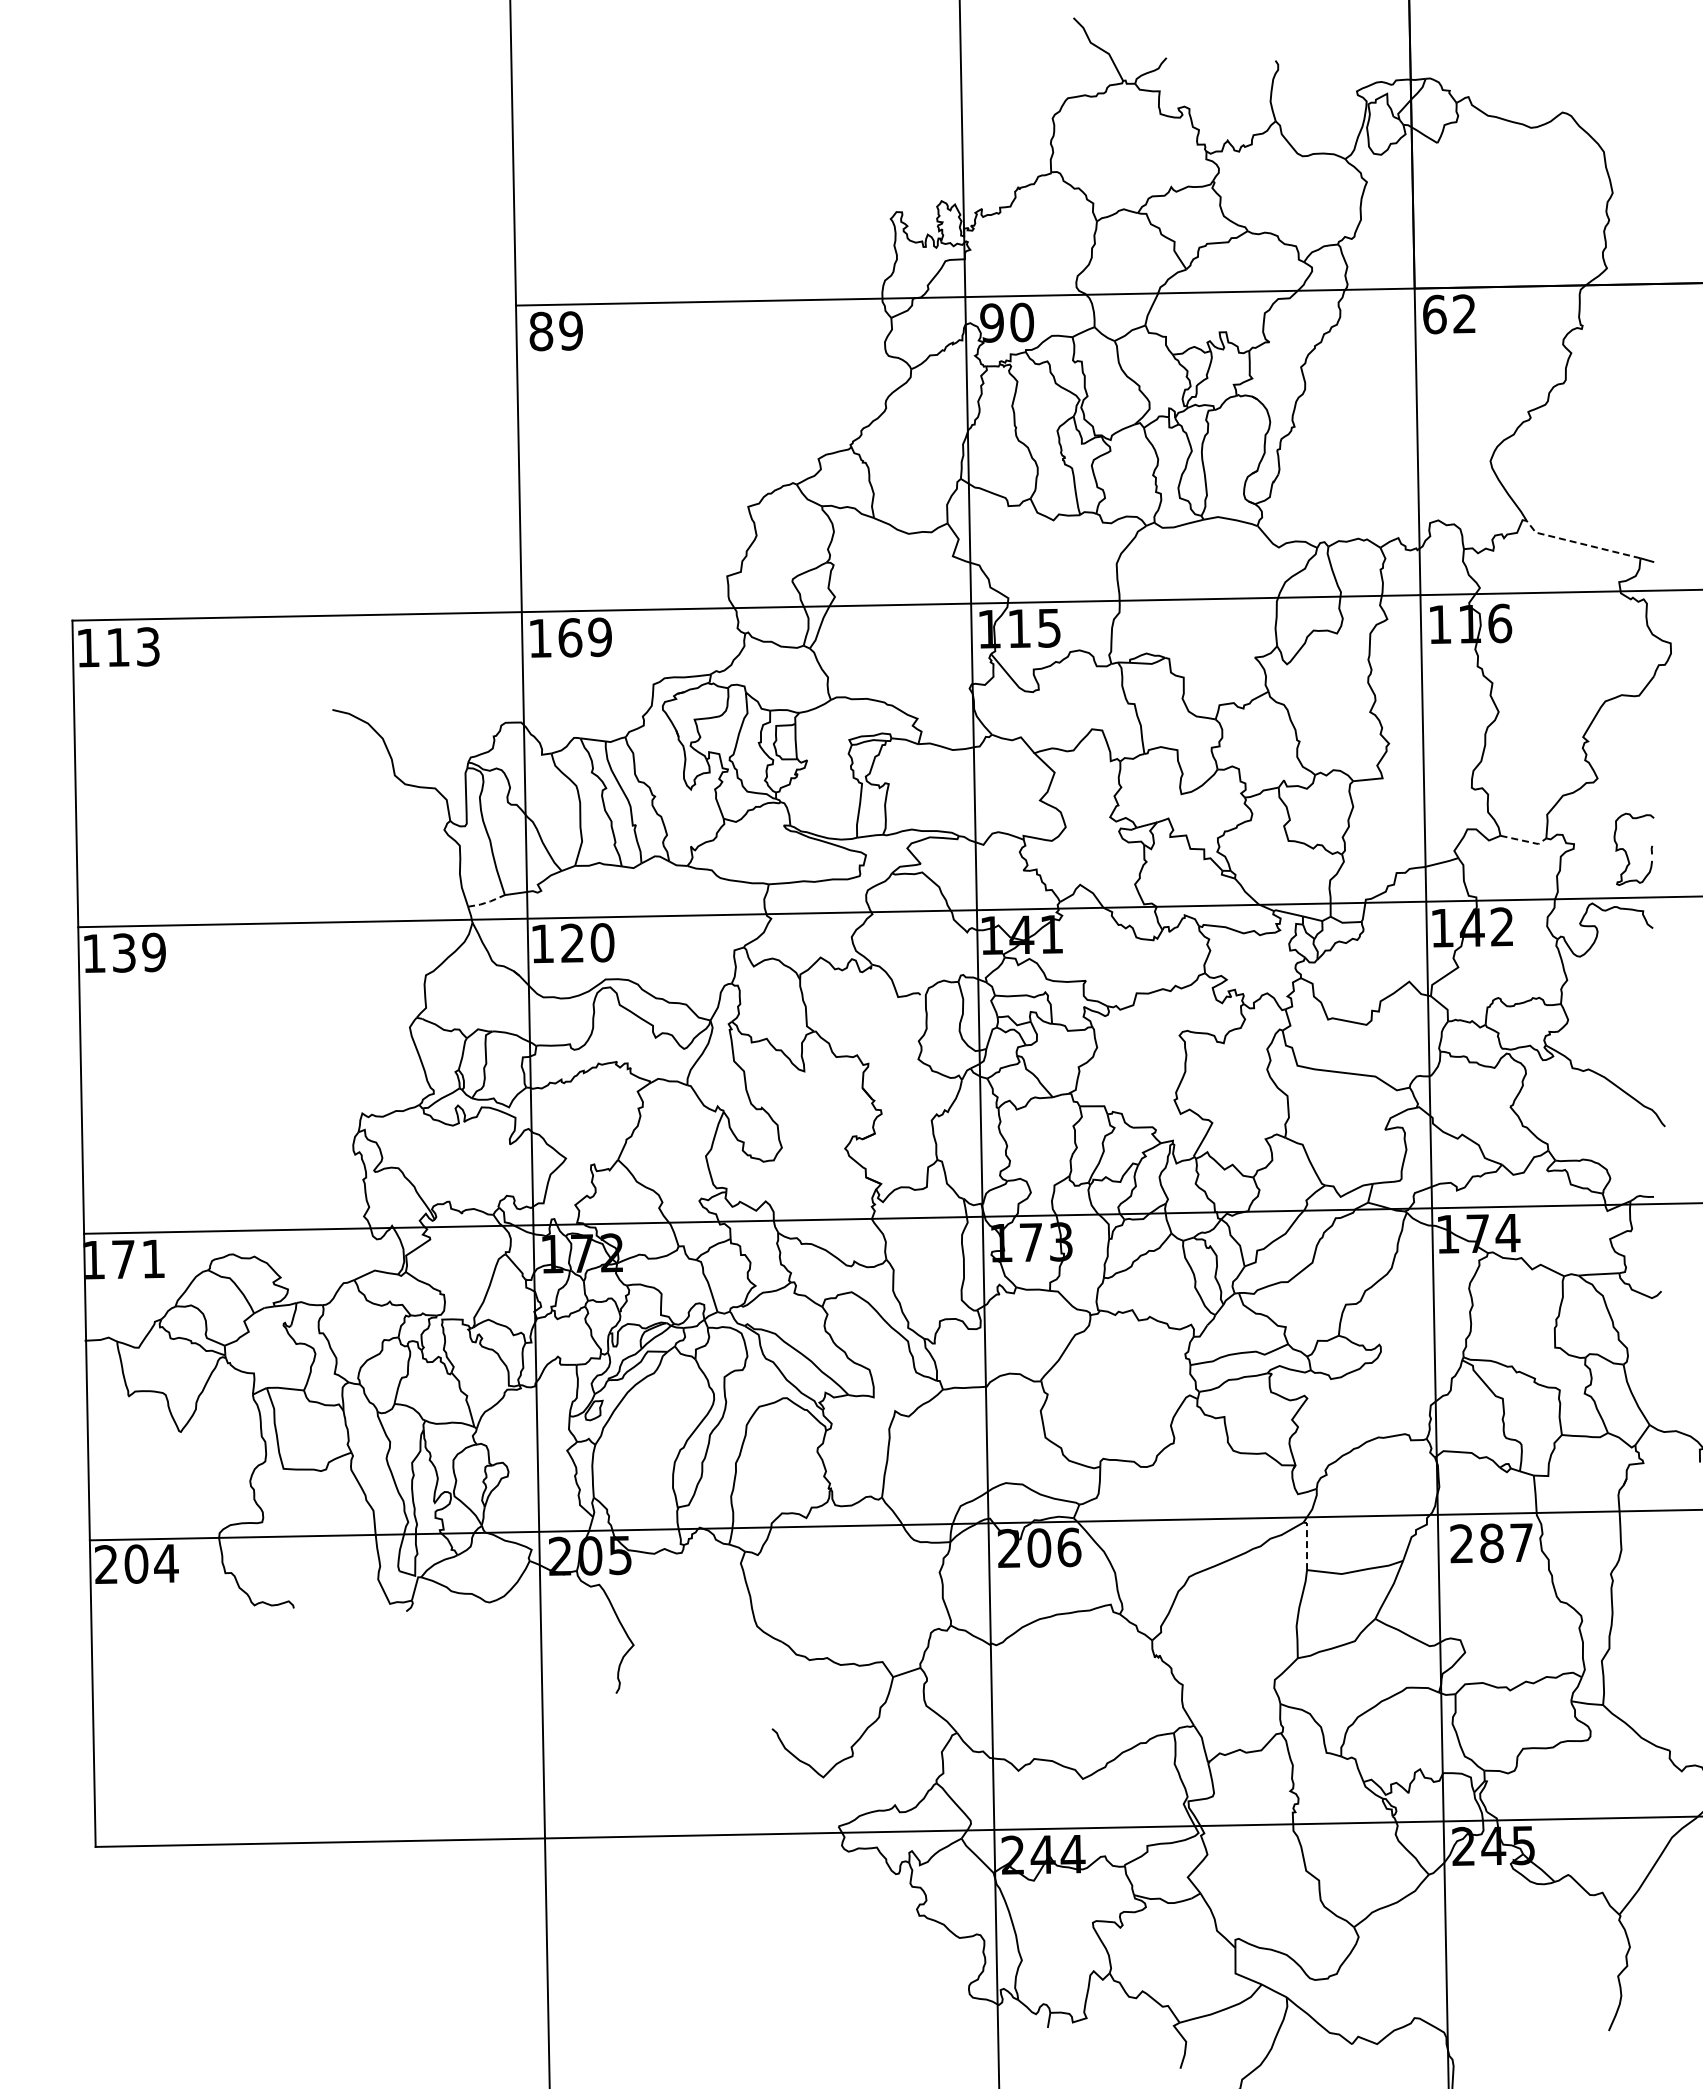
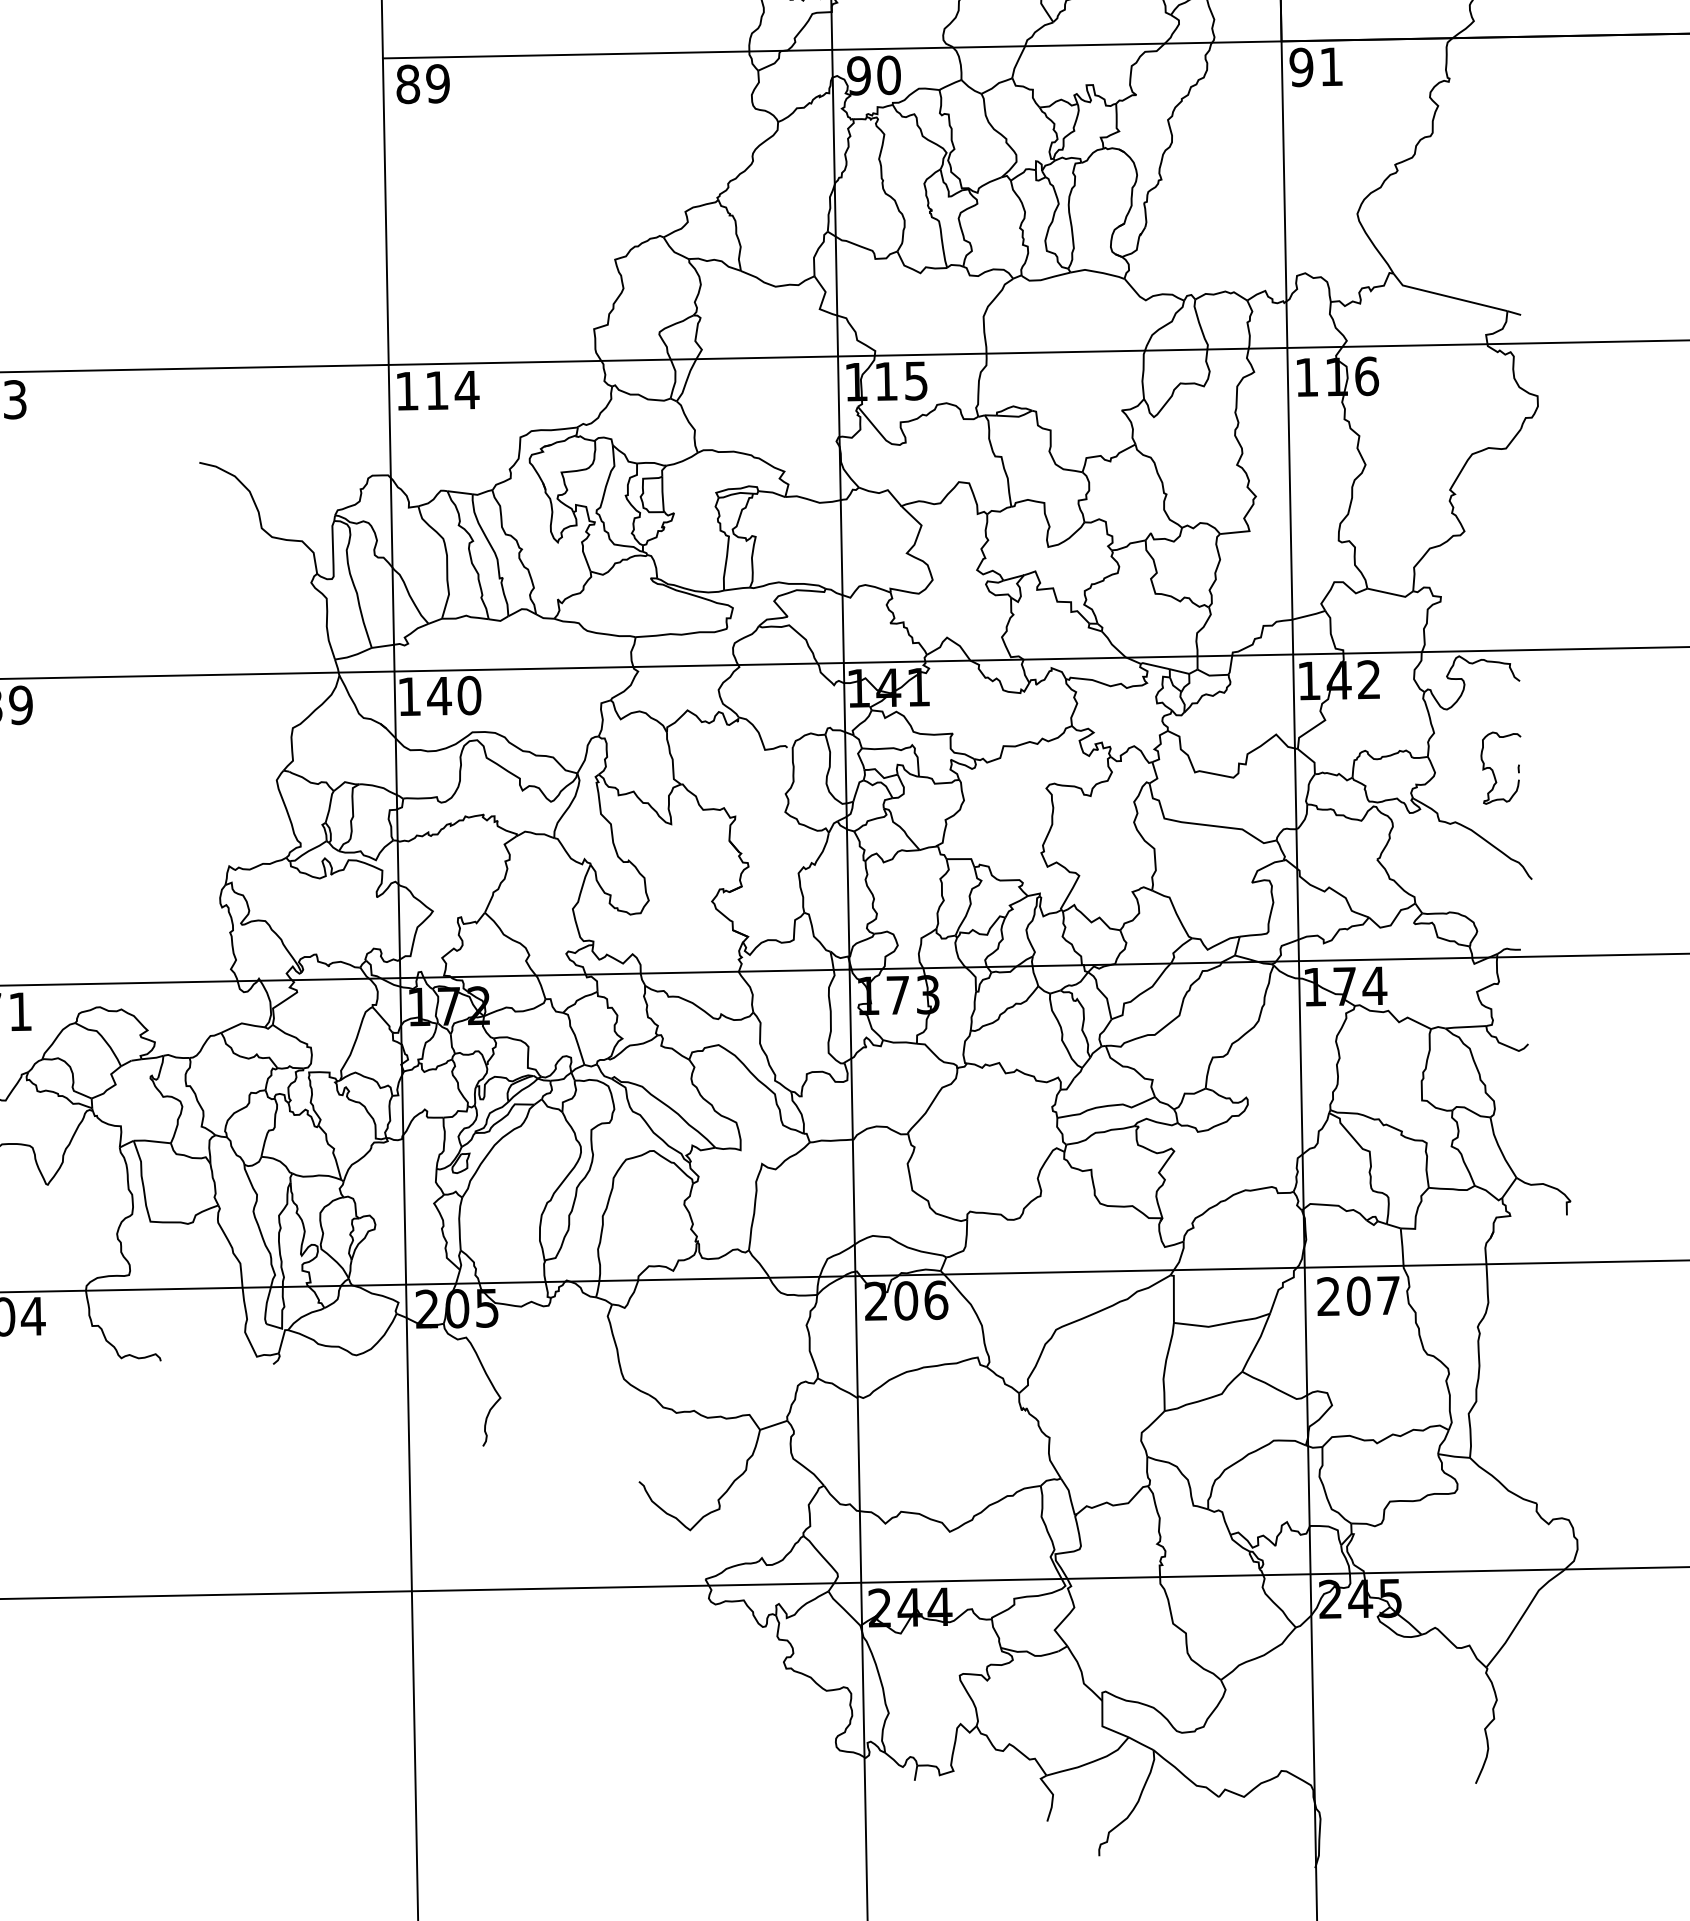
text: (1448, 314) -> (1315, 67), 62 -> 91
line: (1580, 543) -> (1447, 296), dashed -> solid
text: (585, 637) -> (452, 390), 169 -> 114
line: (1524, 841) -> (1391, 594), dashed -> solid
part: (1626, 851) -> (1493, 770), moved
line: (486, 902) -> (353, 655), dashed -> solid
text: (572, 942) -> (439, 695), 120 -> 140
text: (1491, 1542) -> (1358, 1295), 287 -> 207
line: (1306, 1543) -> (1173, 1296), dashed -> solid

